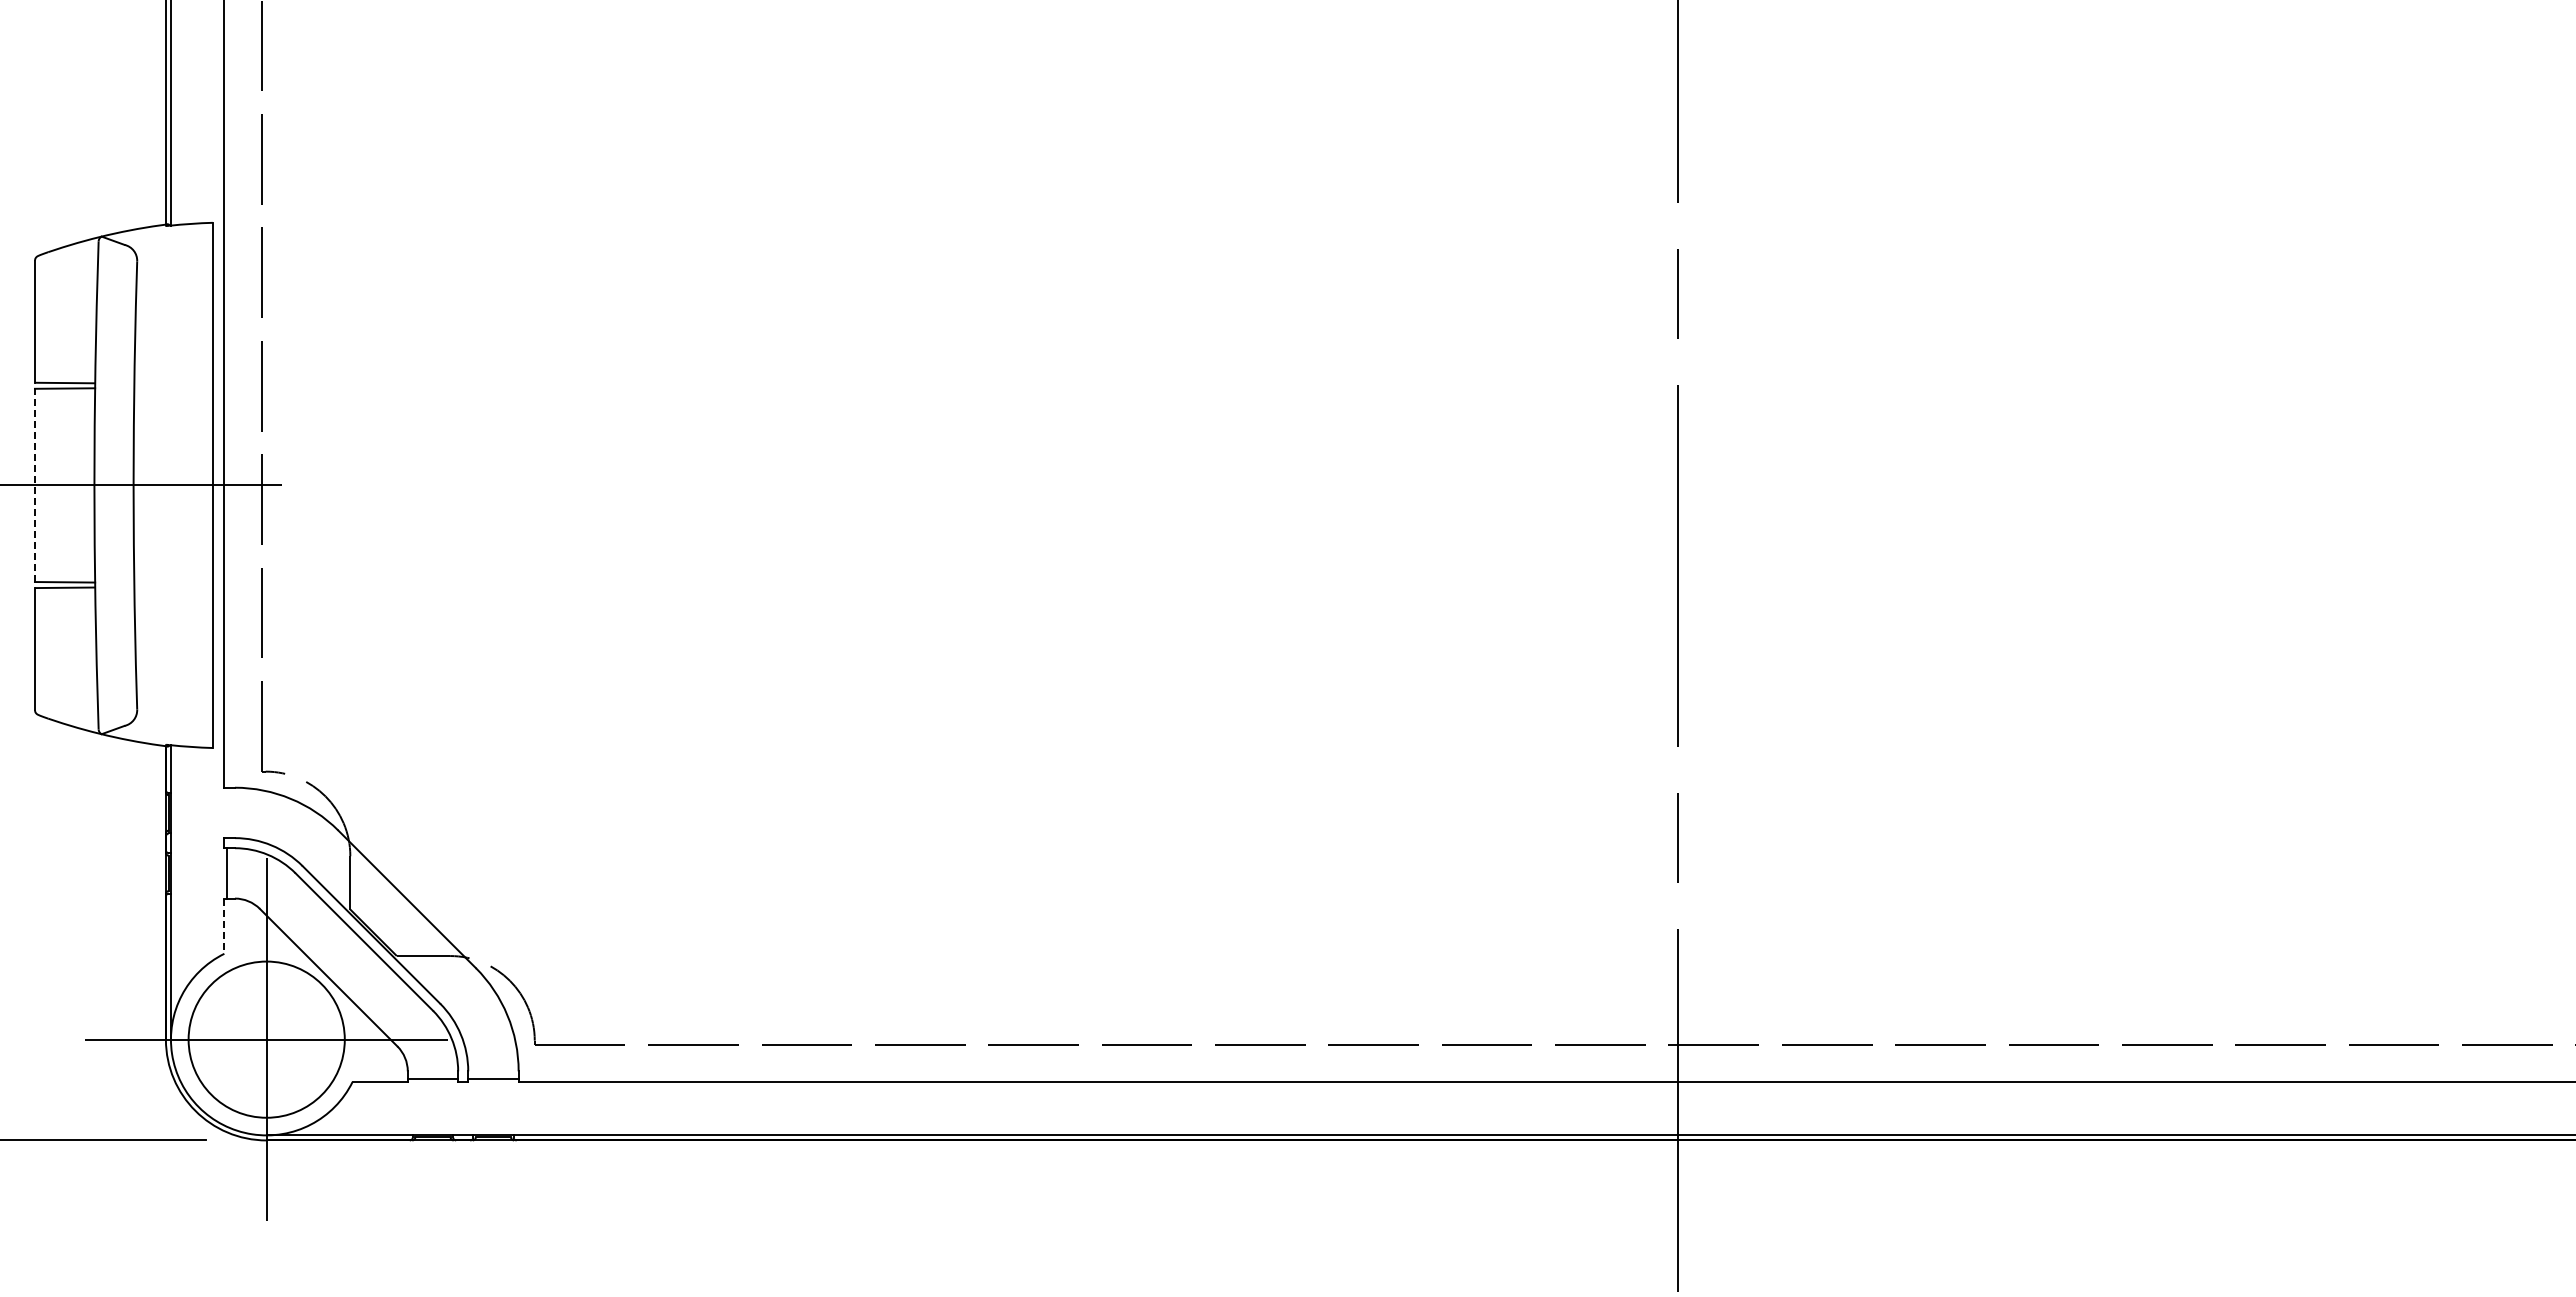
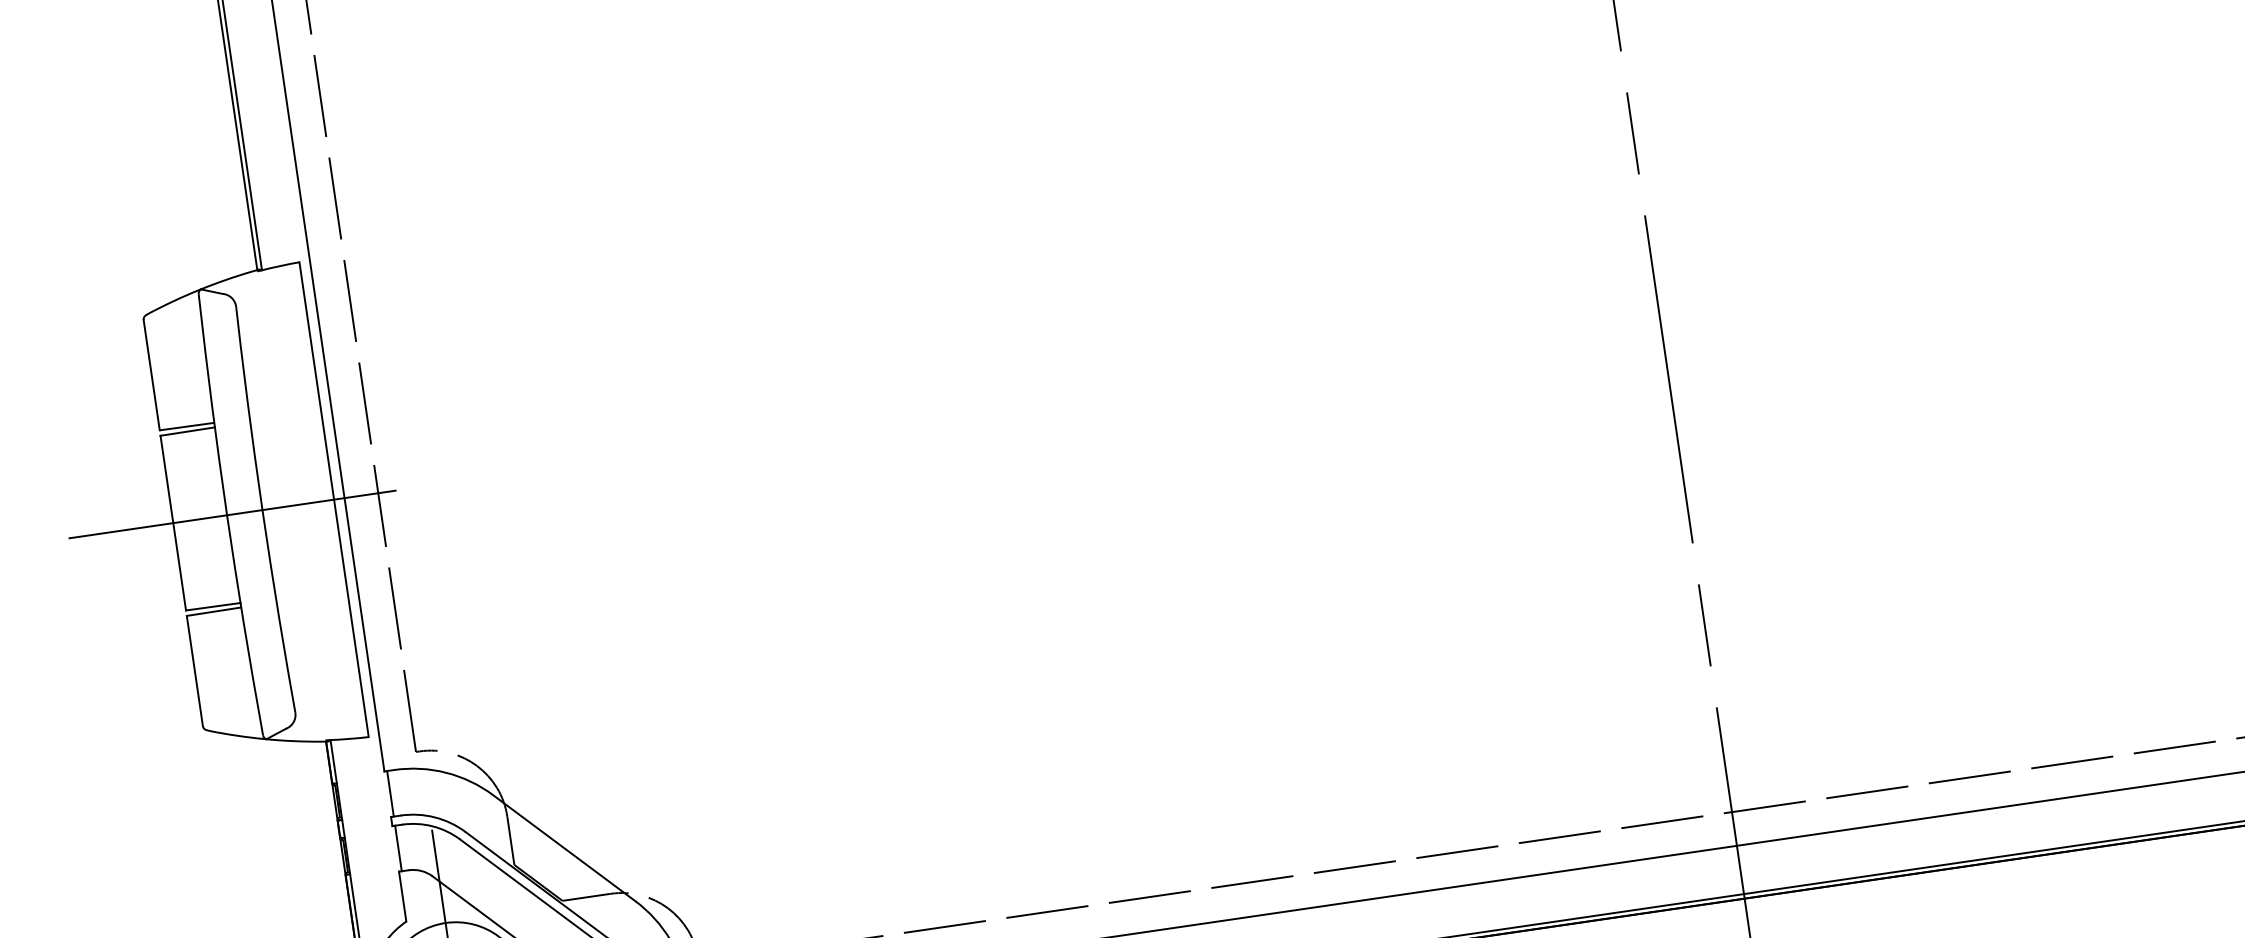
line: (34, 485) -> (172, 523), dashed -> solid
line: (227, 812) -> (390, 793), added
line: (224, 926) -> (402, 896), dashed -> solid

